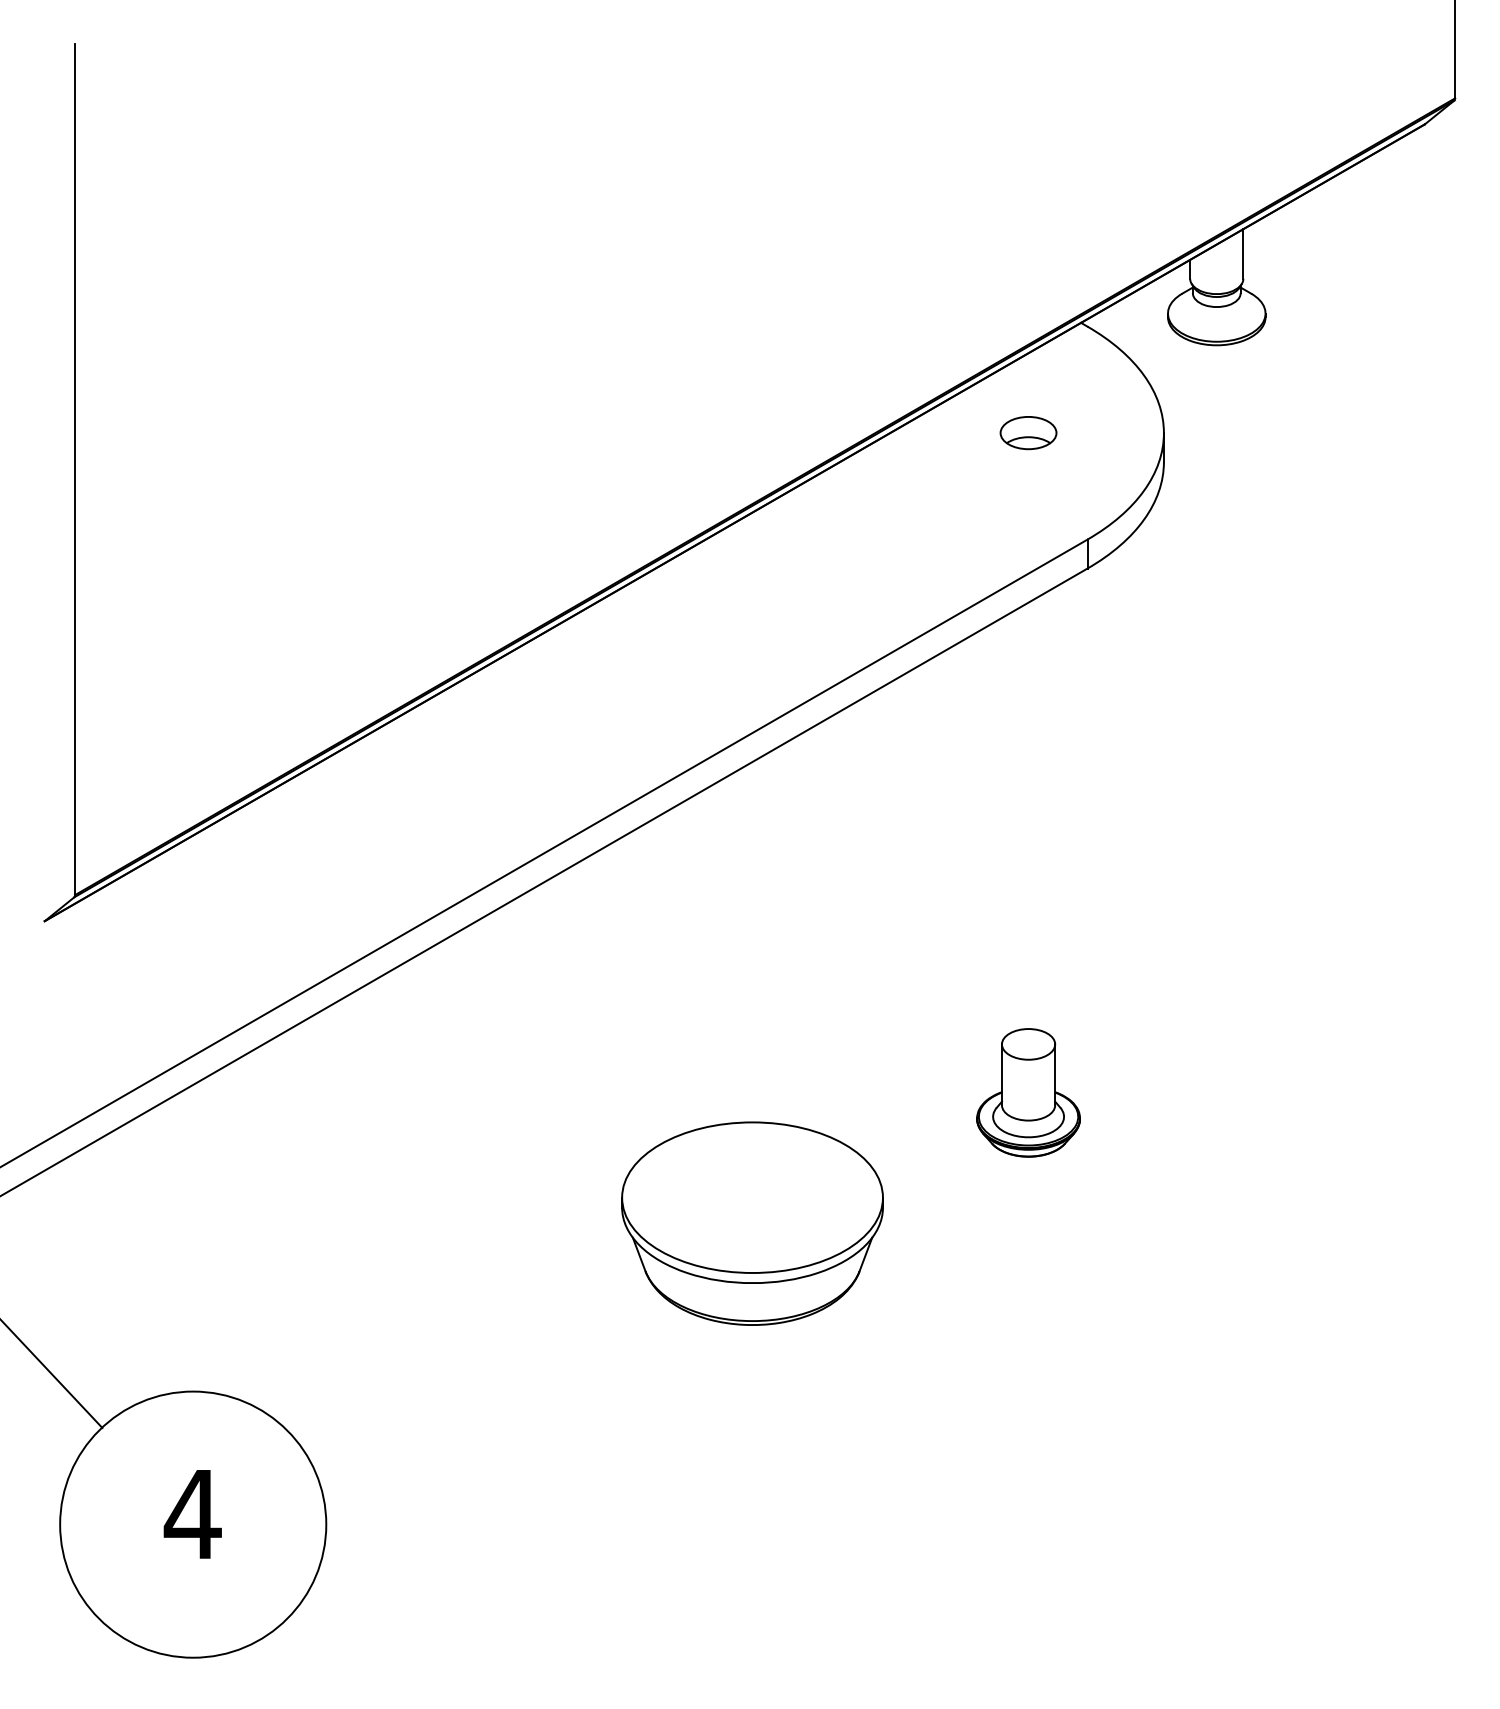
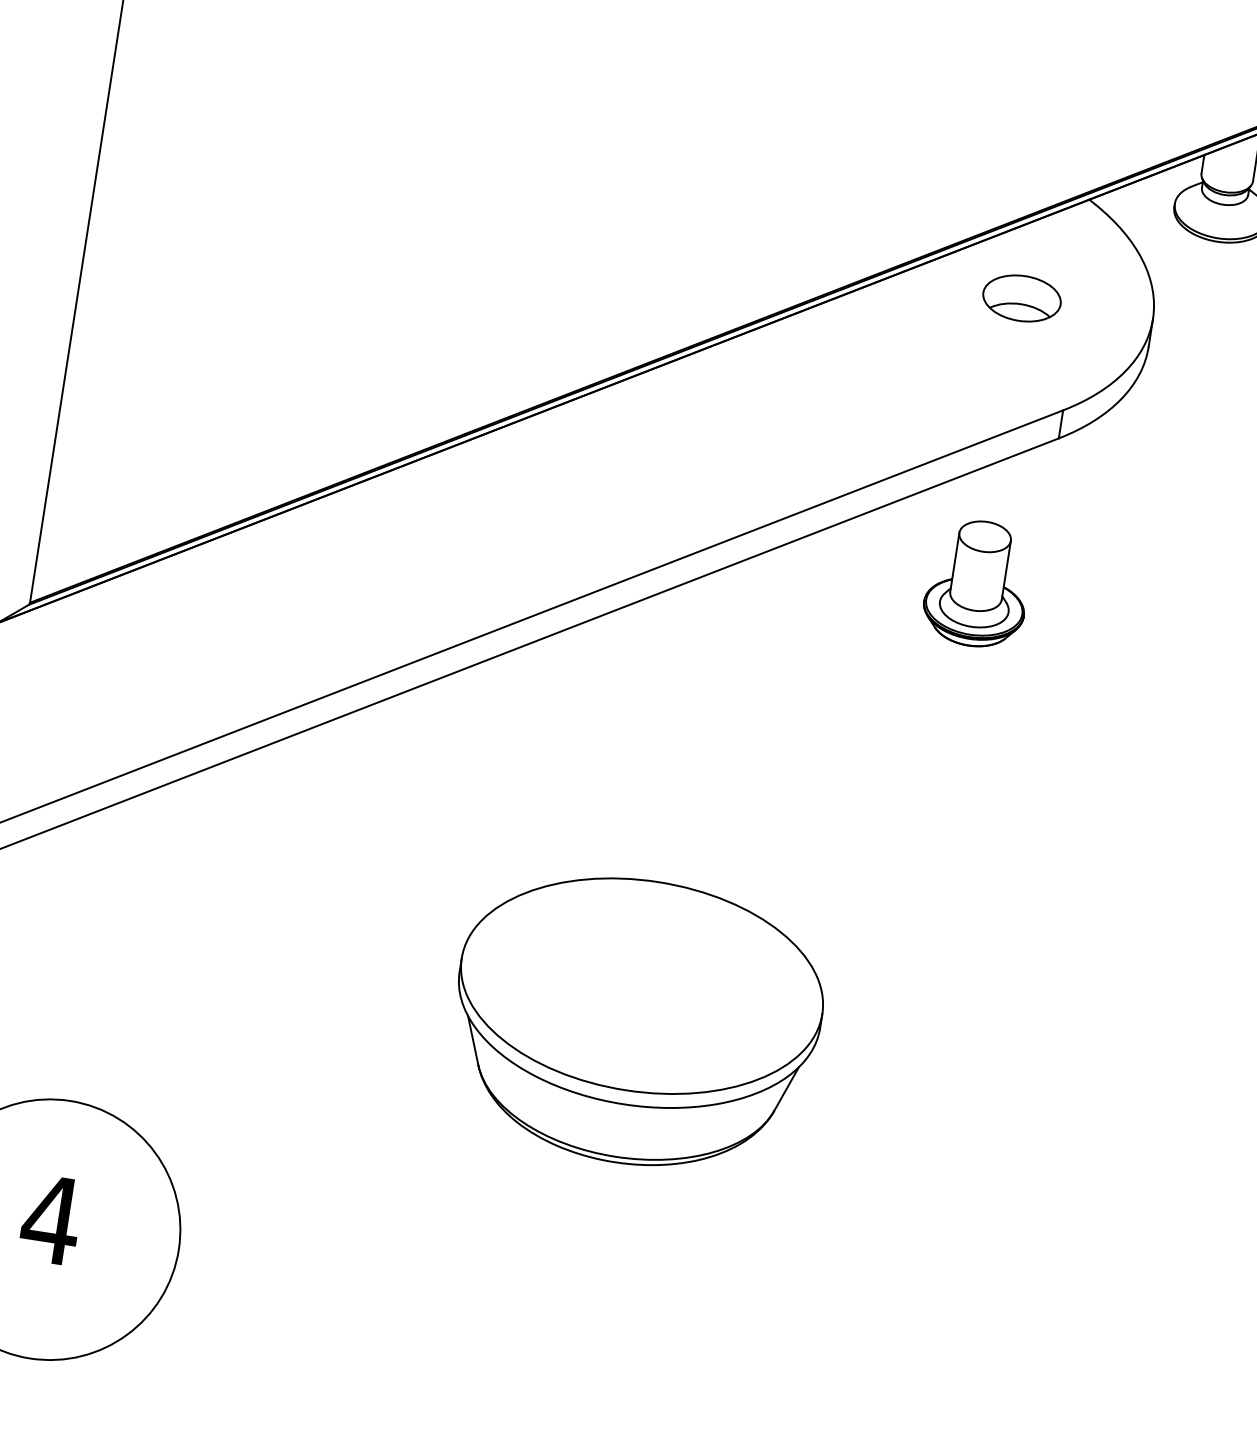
part: (1028, 432) -> (1022, 297), size x1.43
part: (1028, 1092) -> (977, 583), moved
part: (752, 1223) -> (636, 1022), size x1.43

